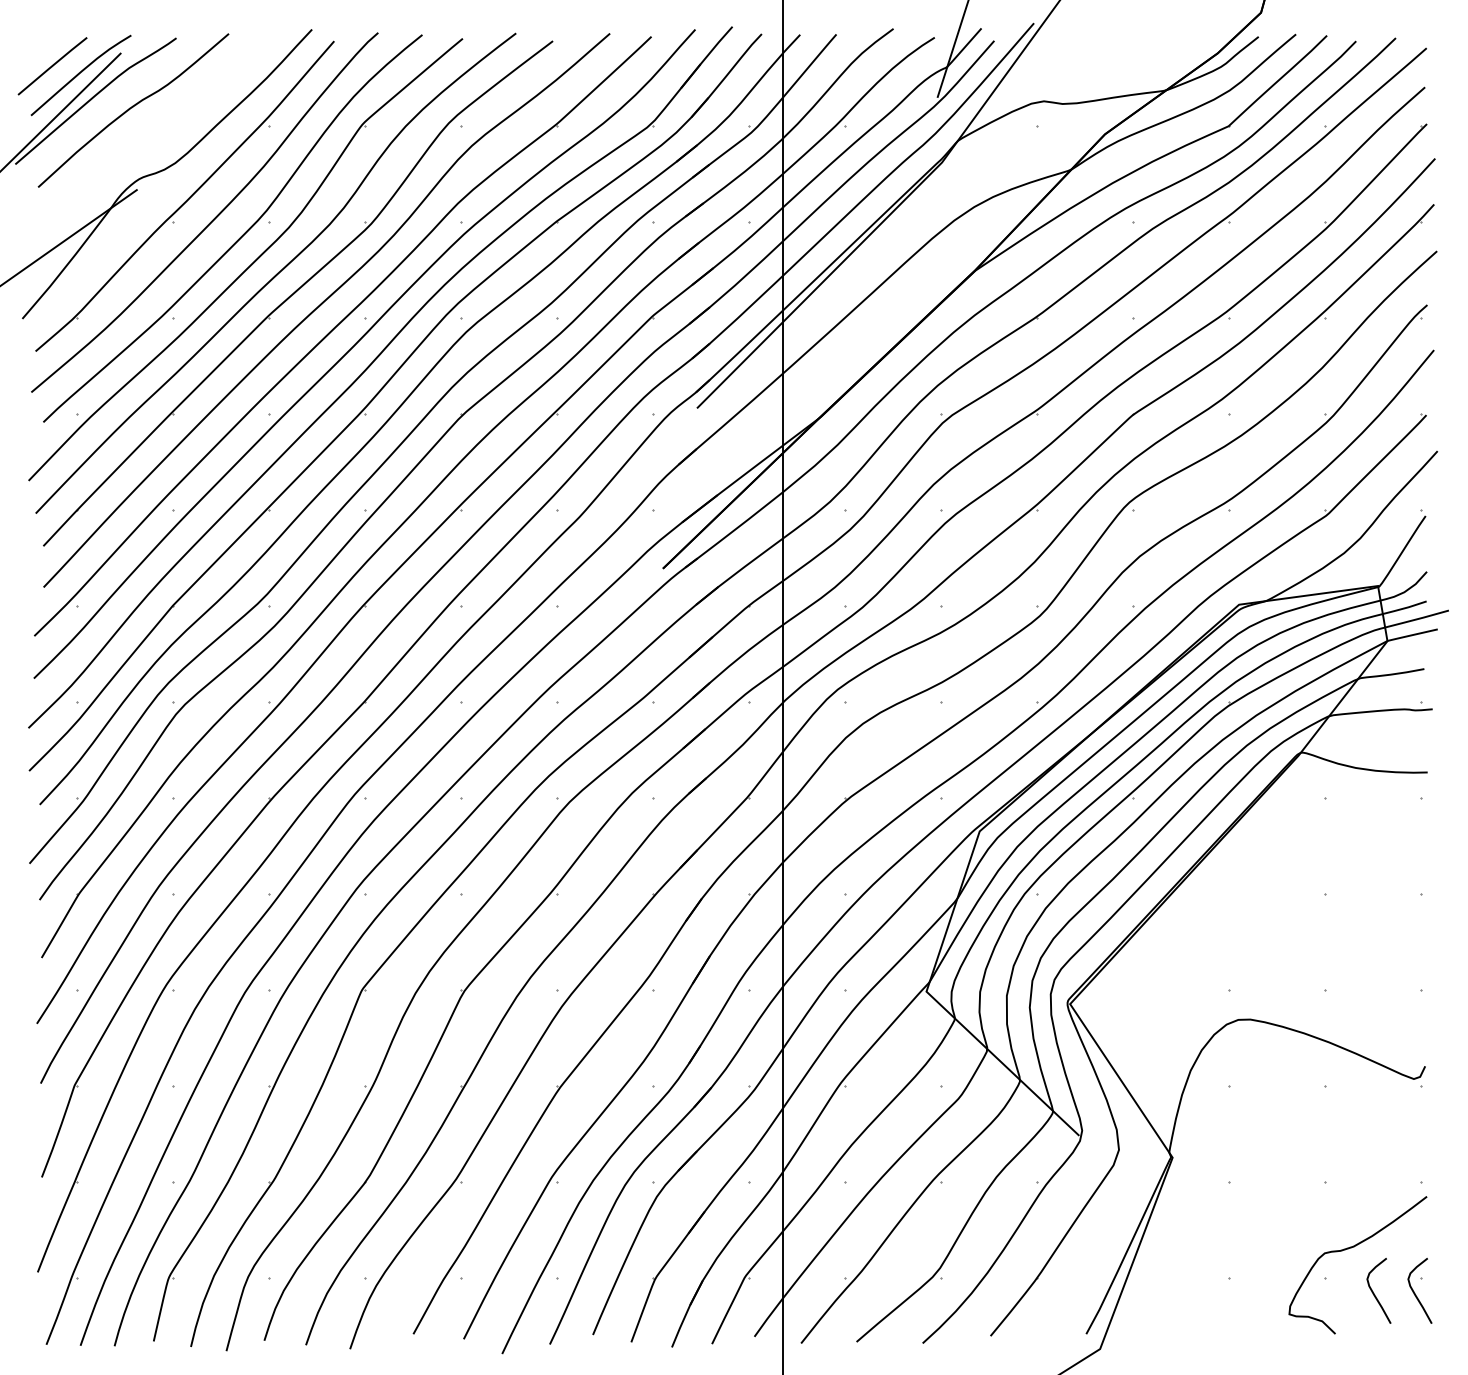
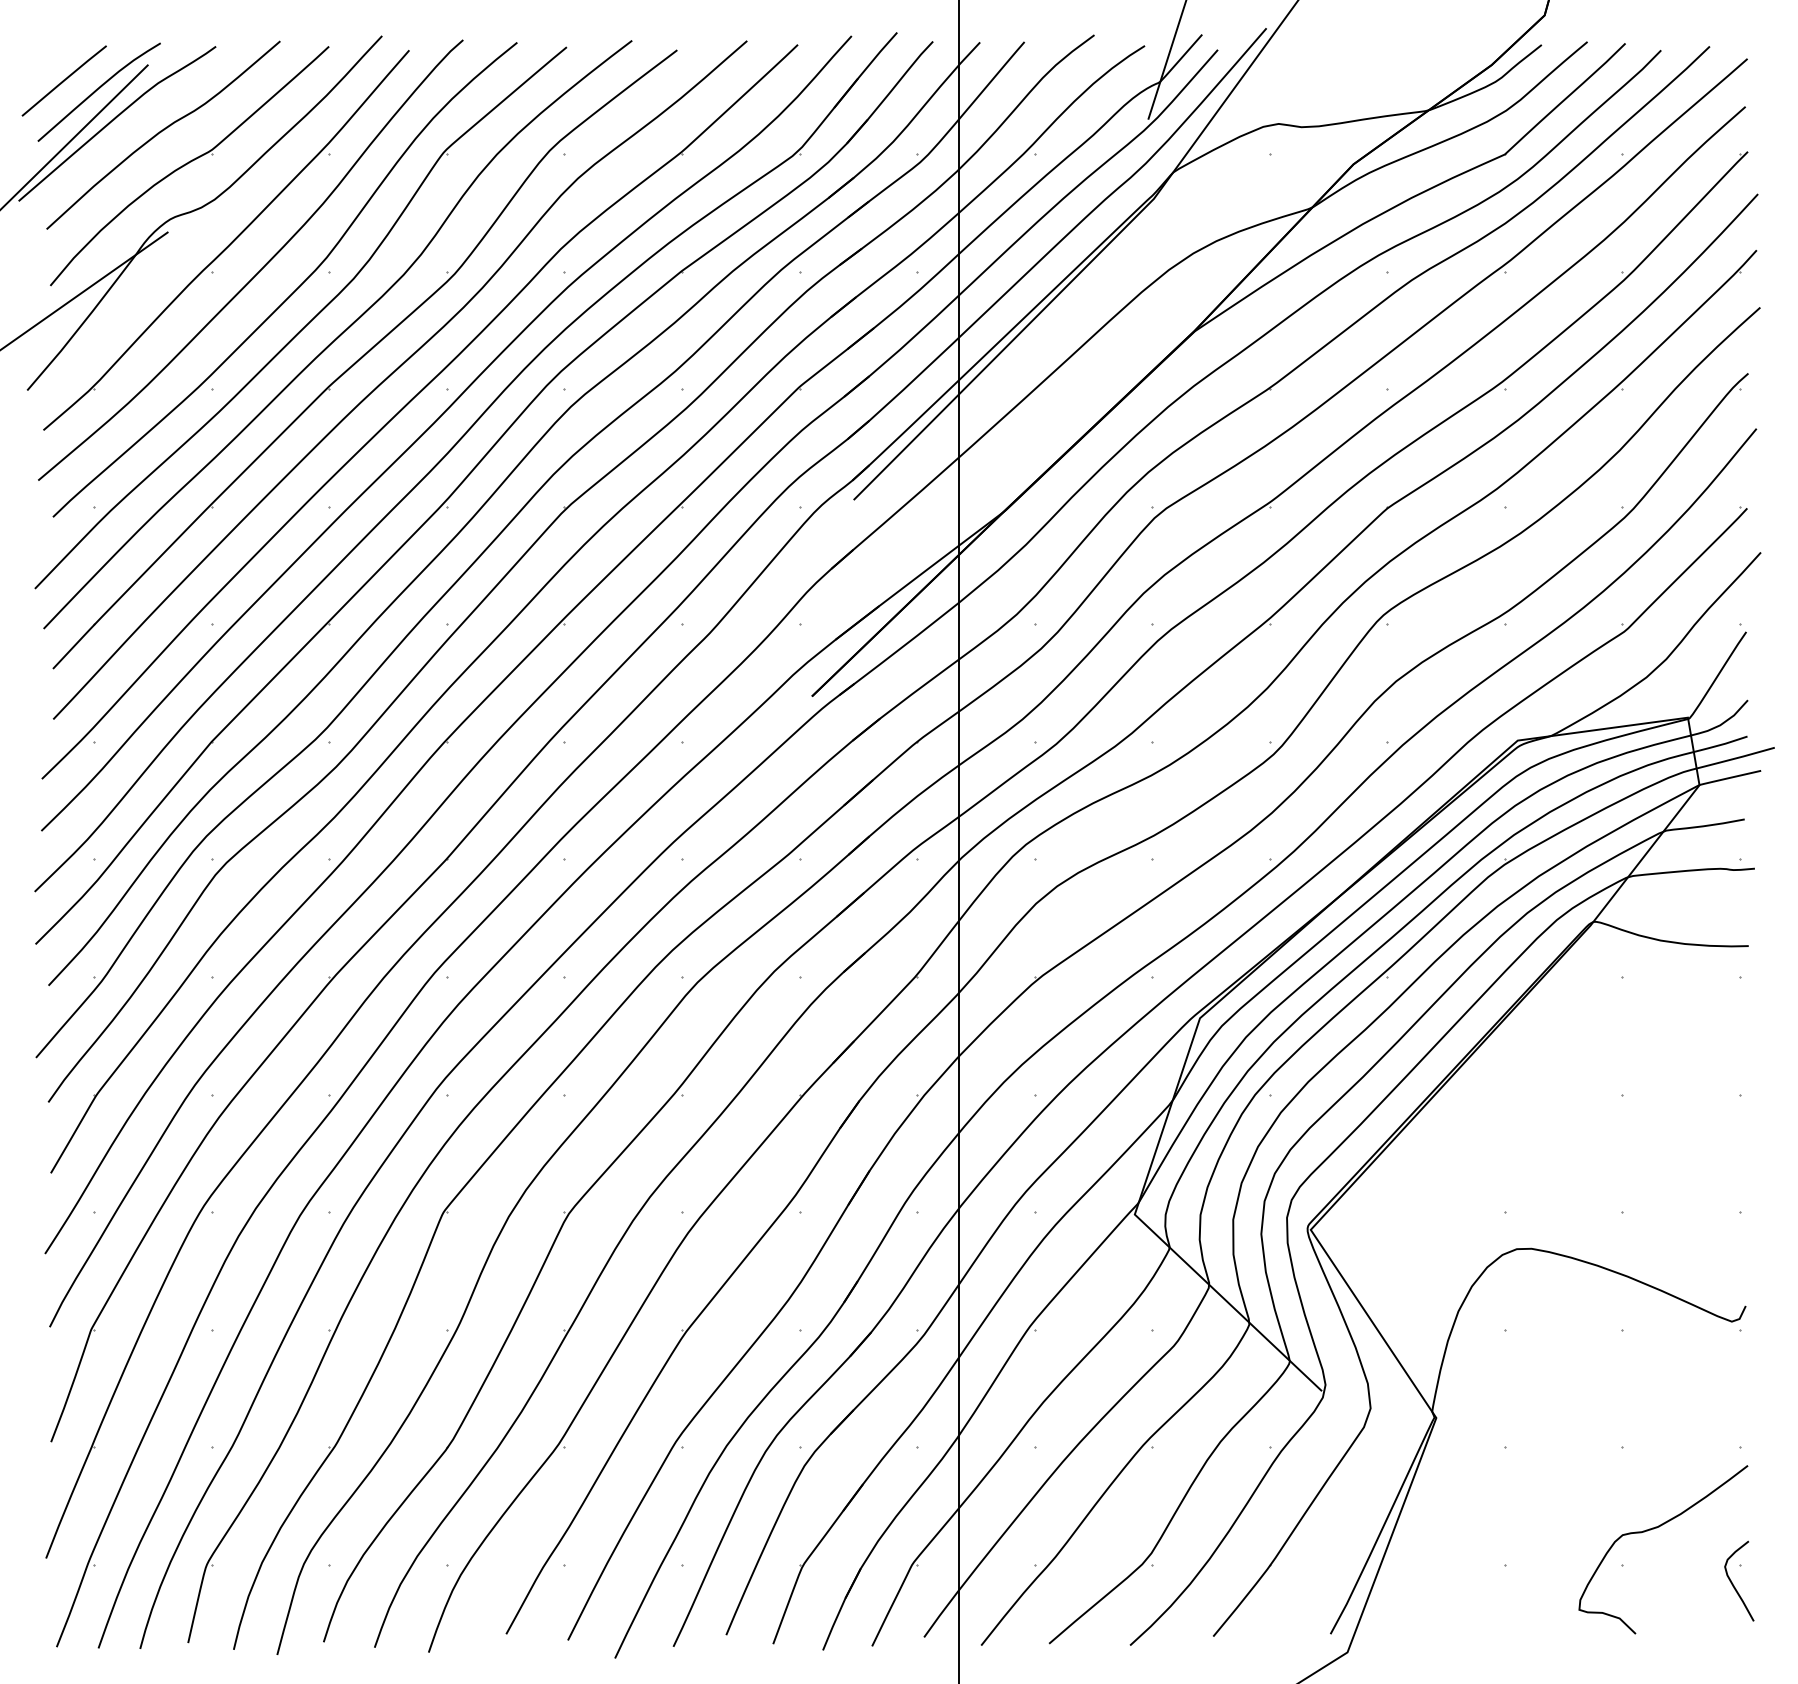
part: (154, 135) -> (189, 165), added
curve: (1374, 1293) -> (1683, 1584), removed

